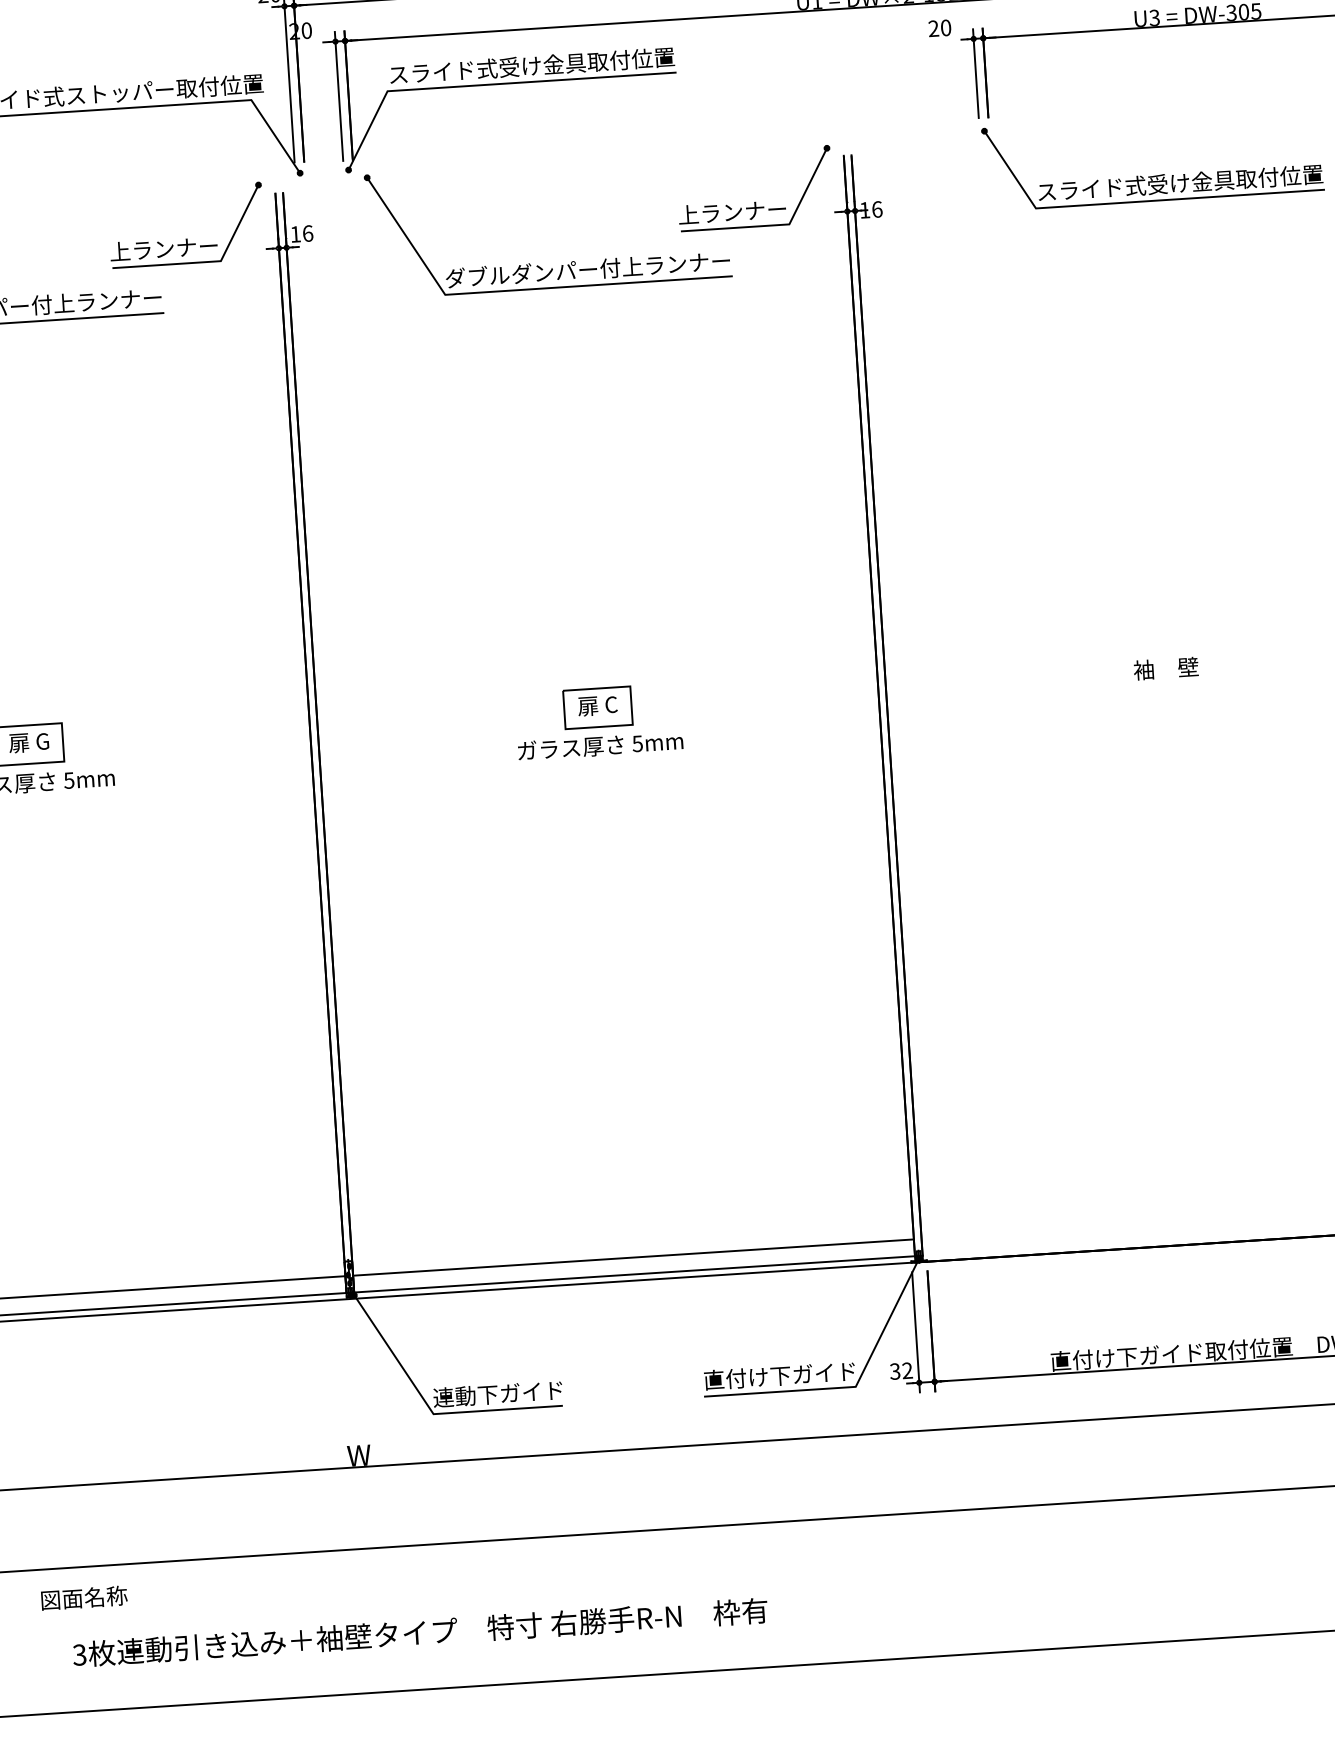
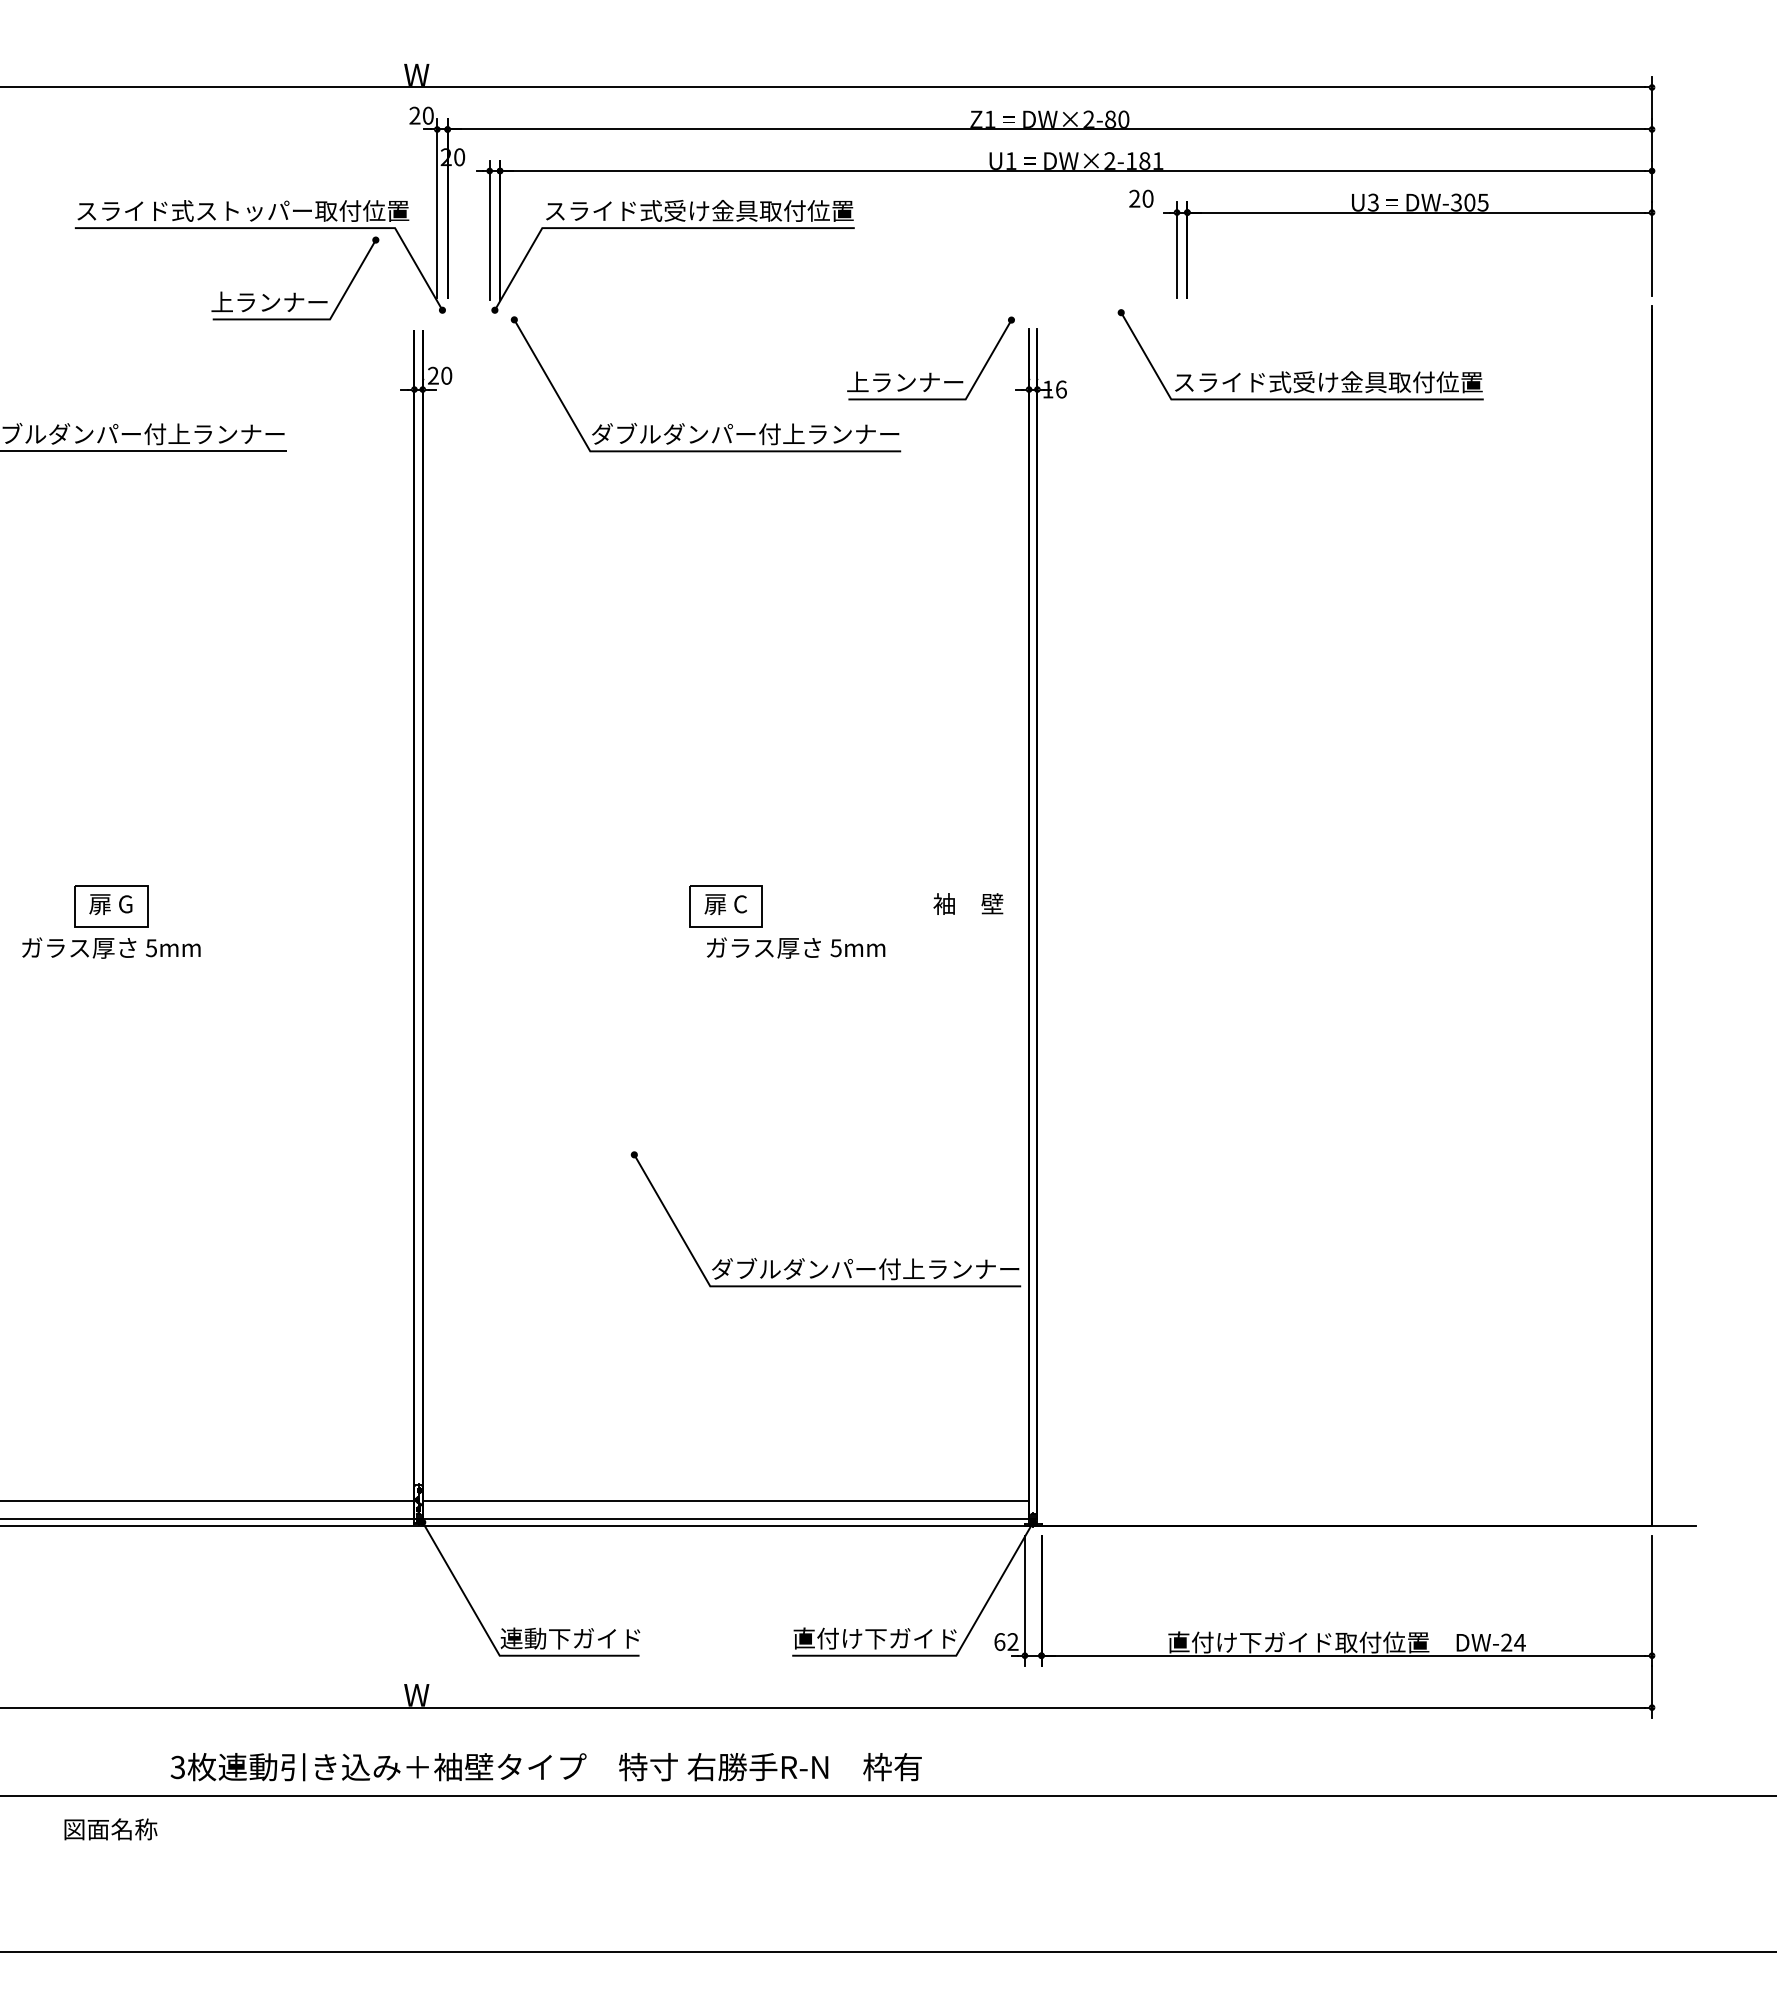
part: (1153, 175) -> (1300, 372), moved
text: (302, 233) -> (440, 375), 16 -> 20
part: (187, 238) -> (295, 292), moved
text: (1166, 668) -> (968, 903), moved
text: (600, 745) -> (796, 947), moved
part: (699, 1030) -> (812, 1261), added
text: (894, 1371) -> (999, 1641), 32 -> 62
text: (419, 1633) -> (545, 1767), moved

